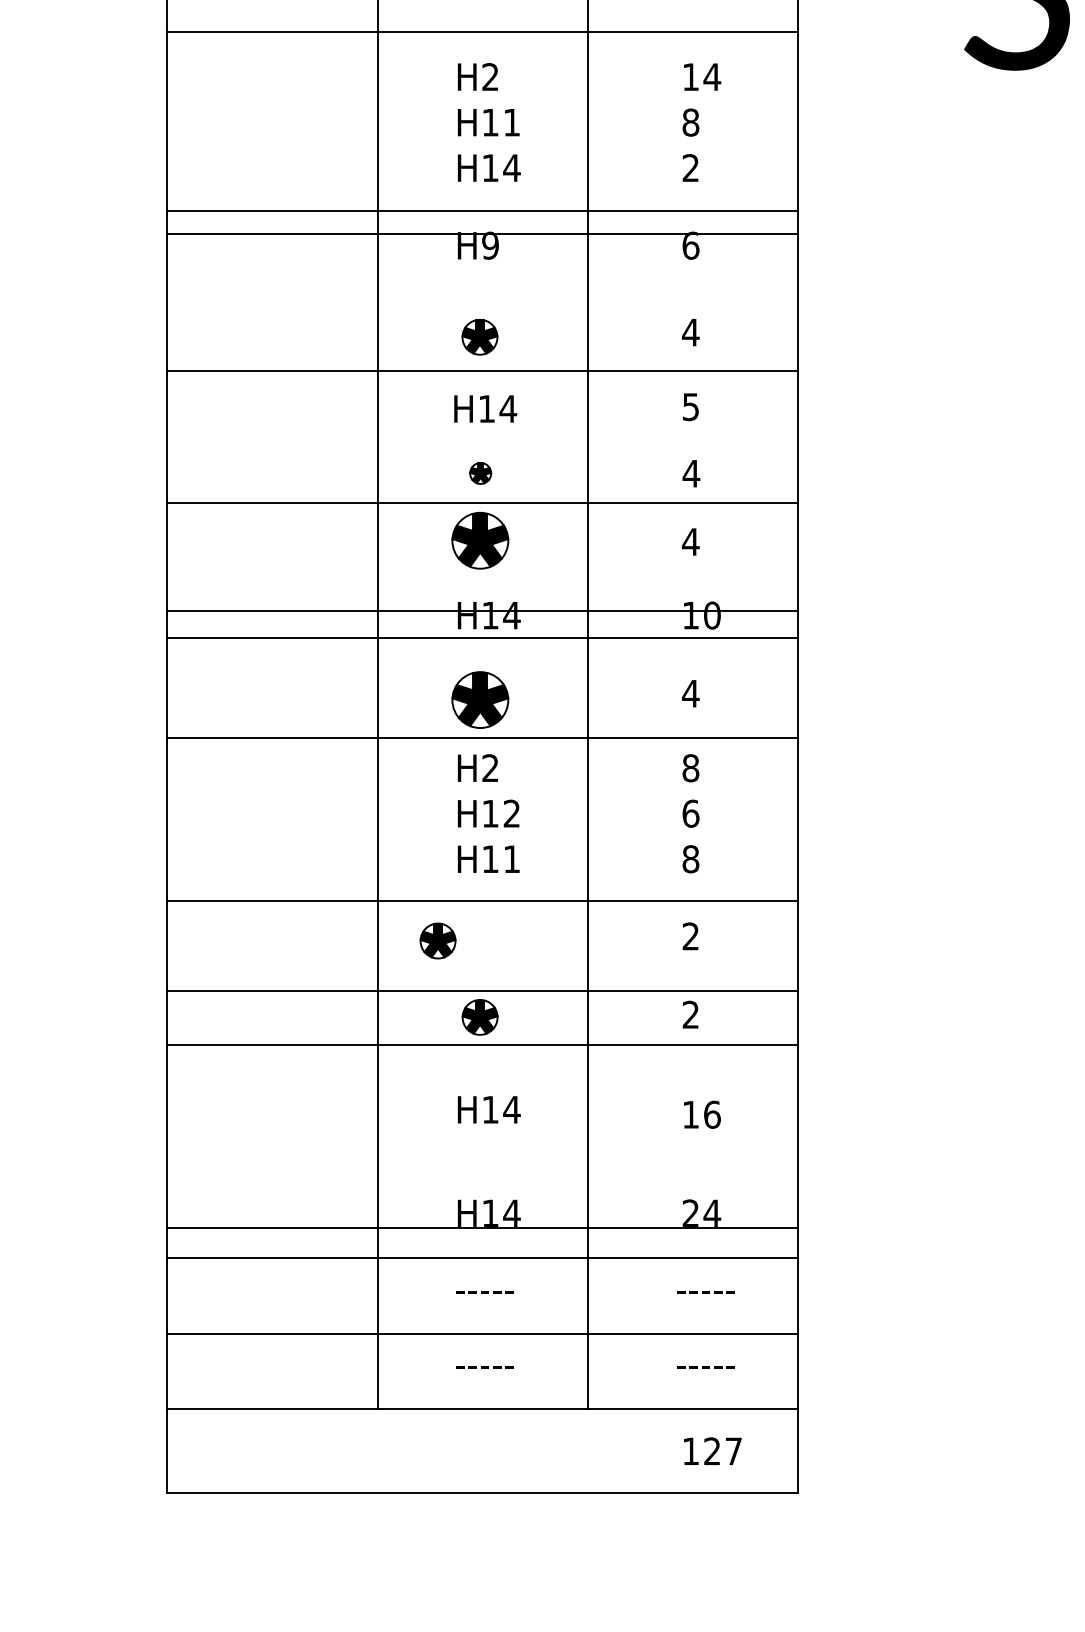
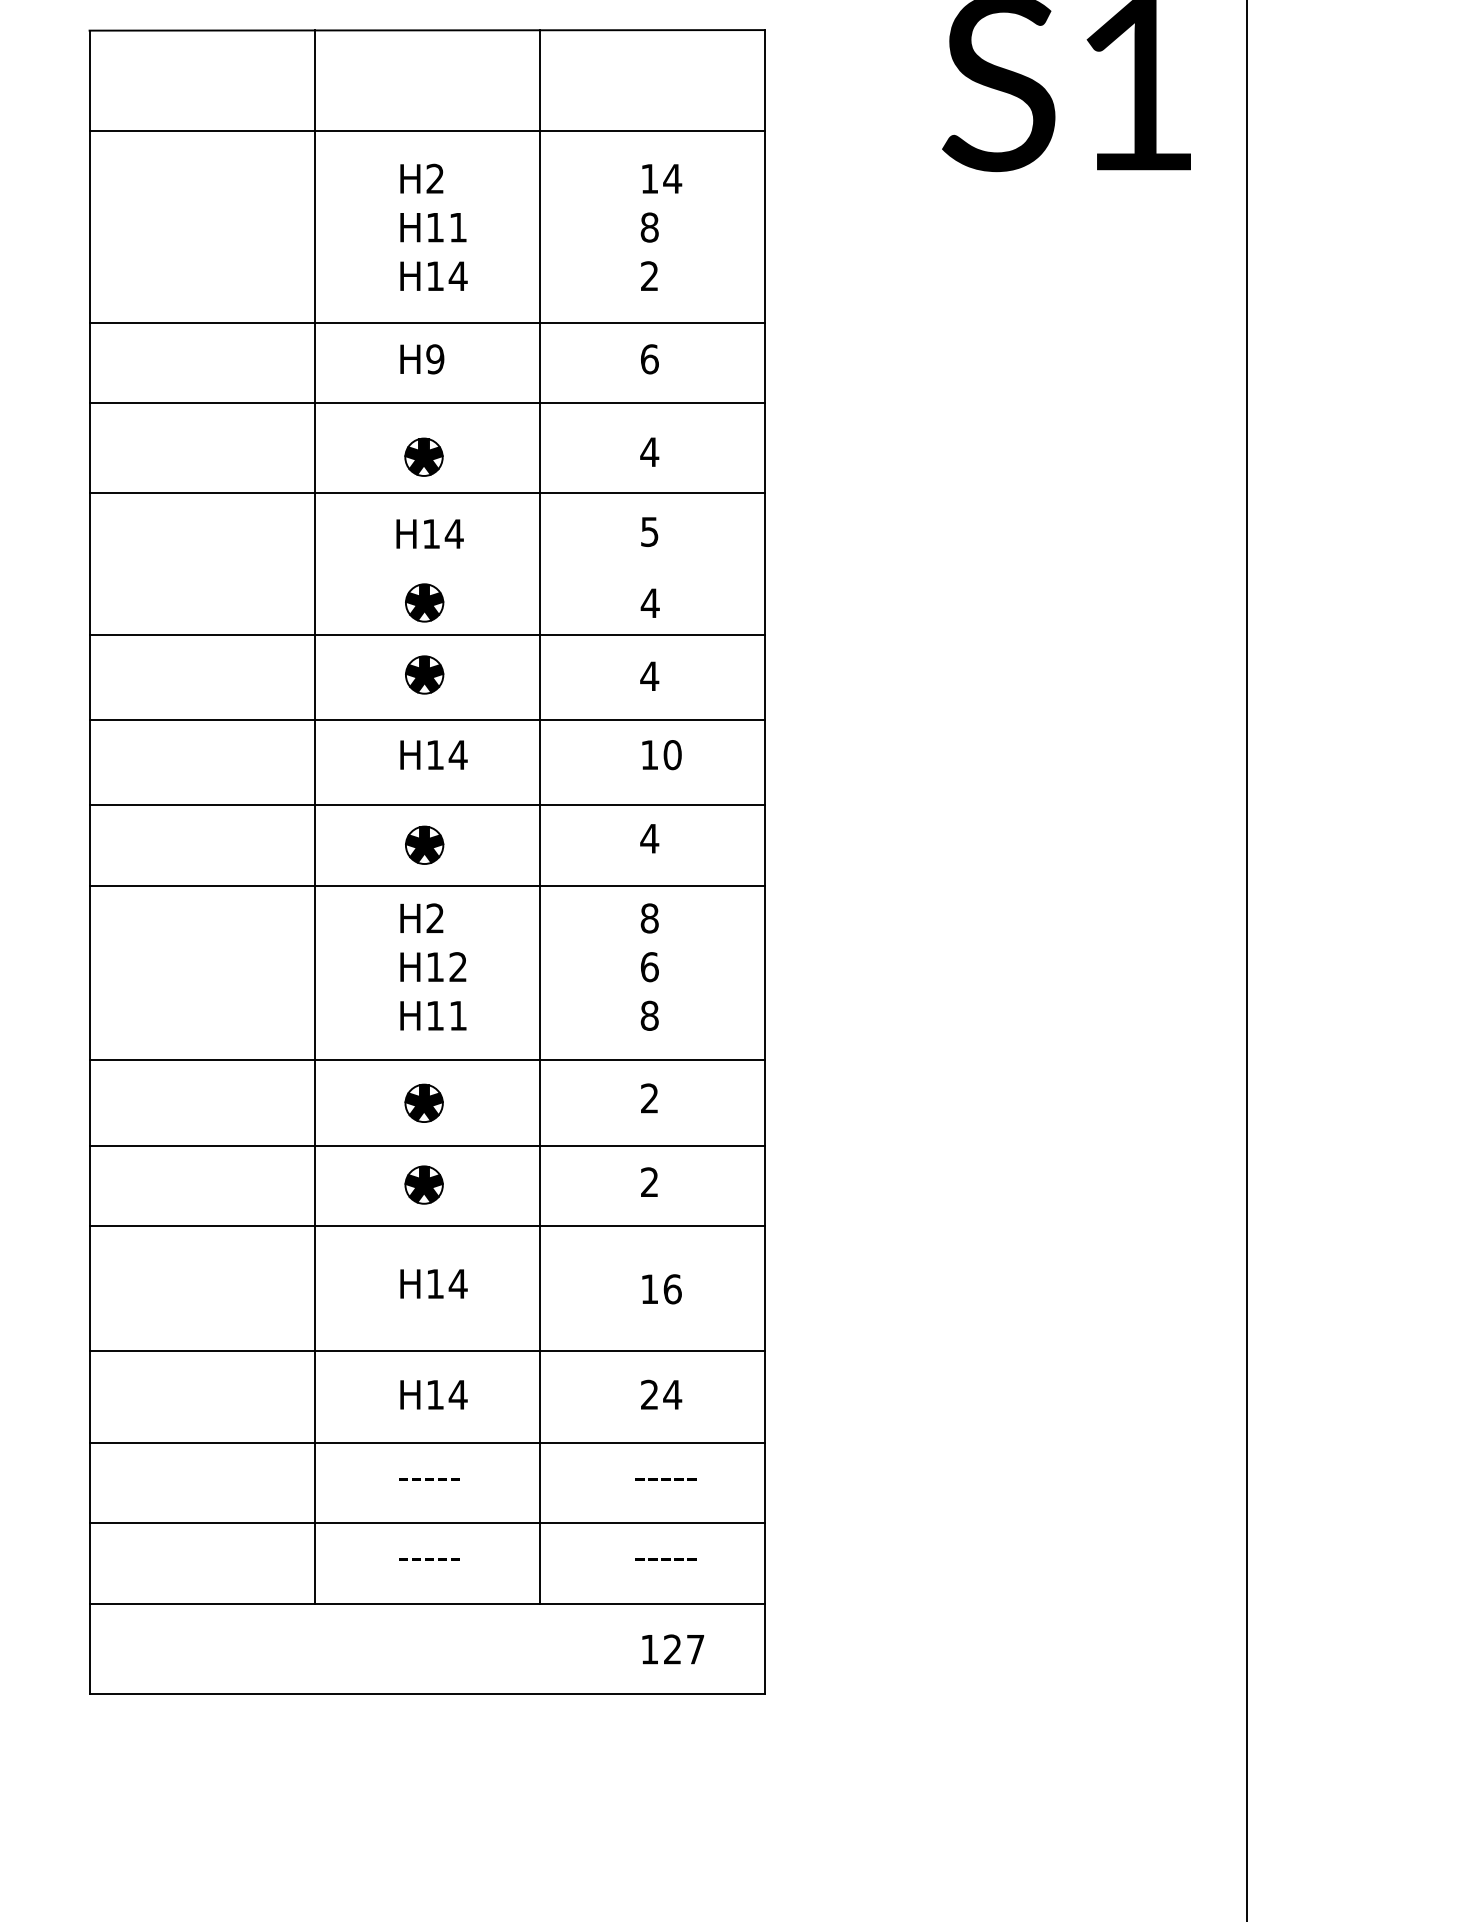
line: (482, 234) -> (426, 403), moved
part: (480, 472) -> (424, 602), size x1.67
part: (480, 540) -> (424, 674), size x0.62
line: (482, 611) -> (426, 805), moved
line: (482, 638) -> (426, 719), moved
part: (480, 699) -> (424, 844), size x0.62
part: (437, 940) -> (423, 1102), moved
line: (482, 990) -> (426, 1226), moved
line: (482, 1044) -> (426, 1145), moved
line: (482, 1228) -> (426, 1351), moved

